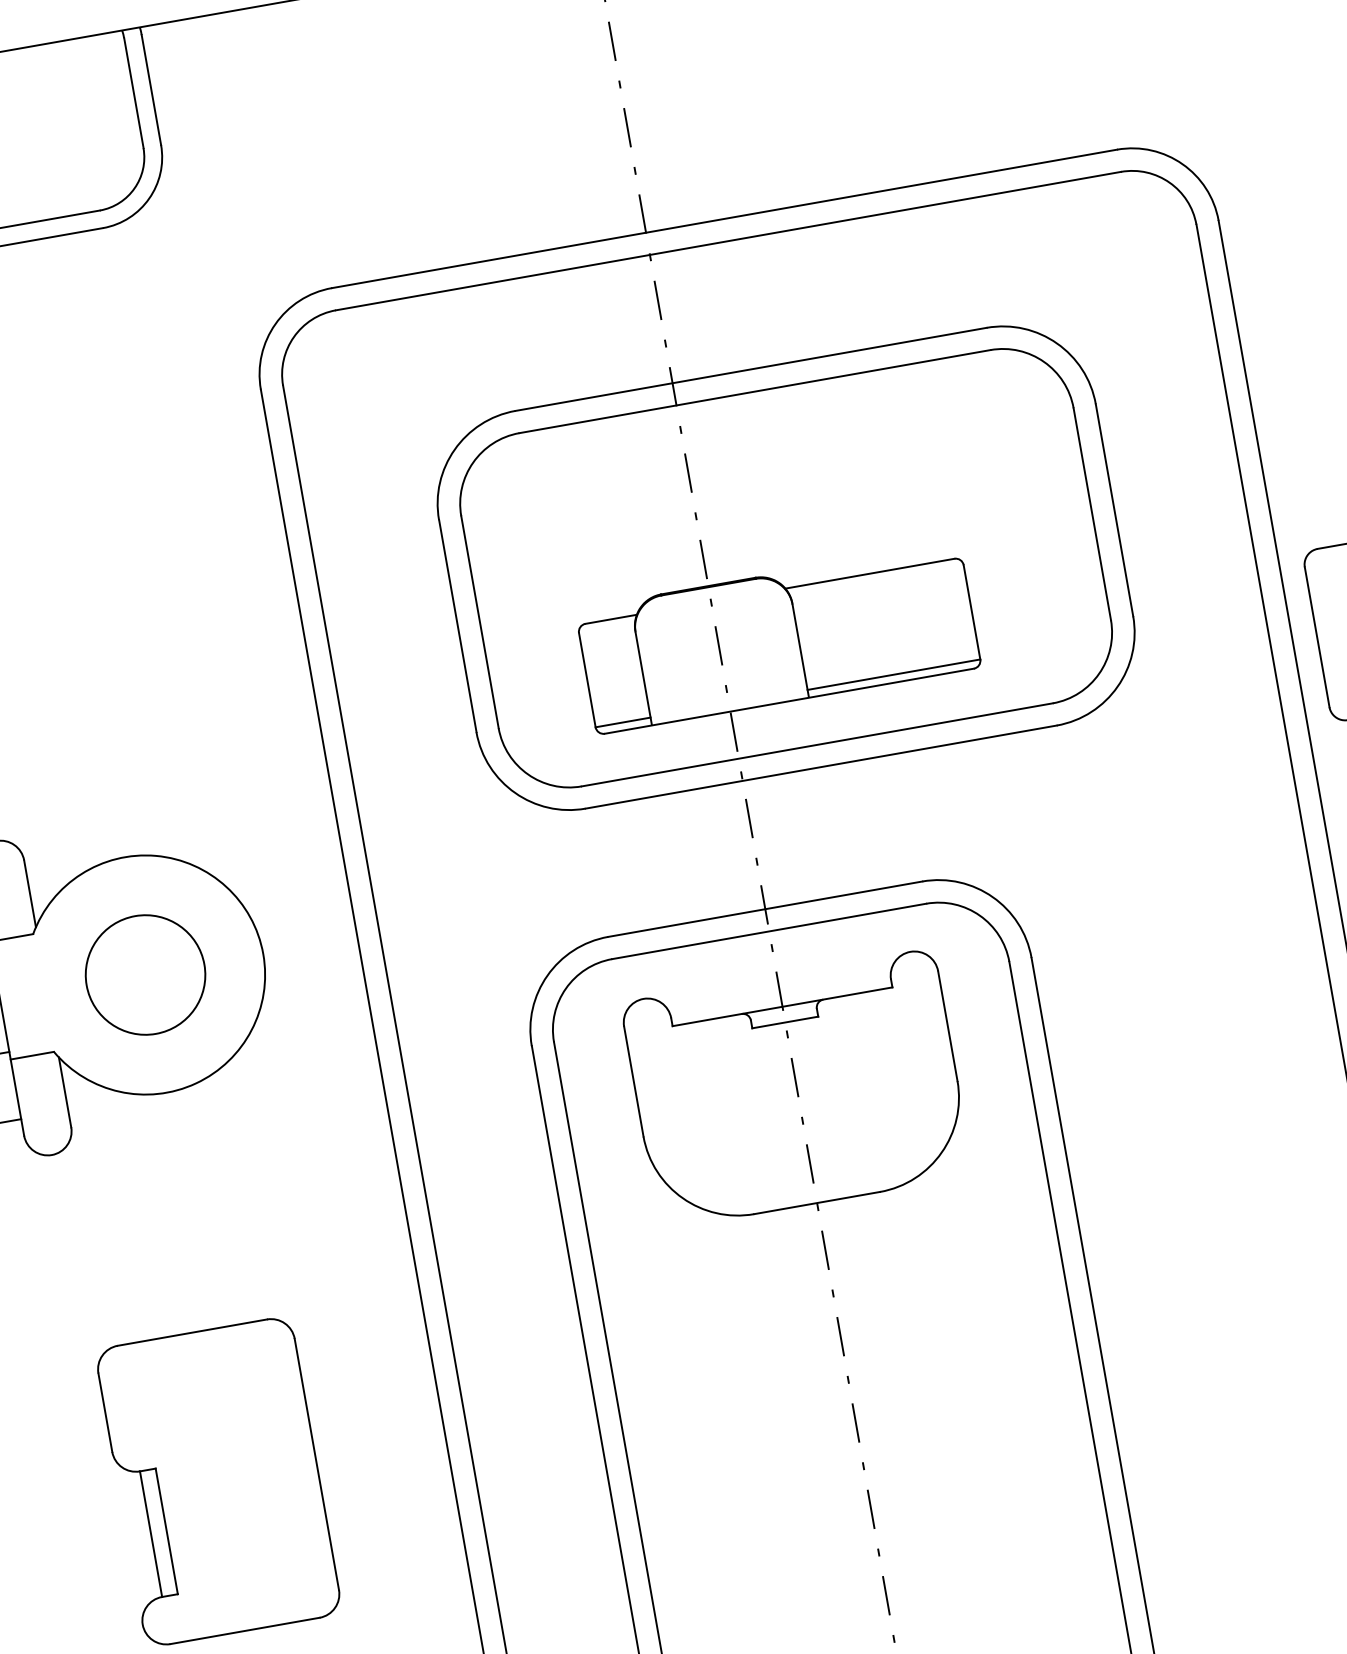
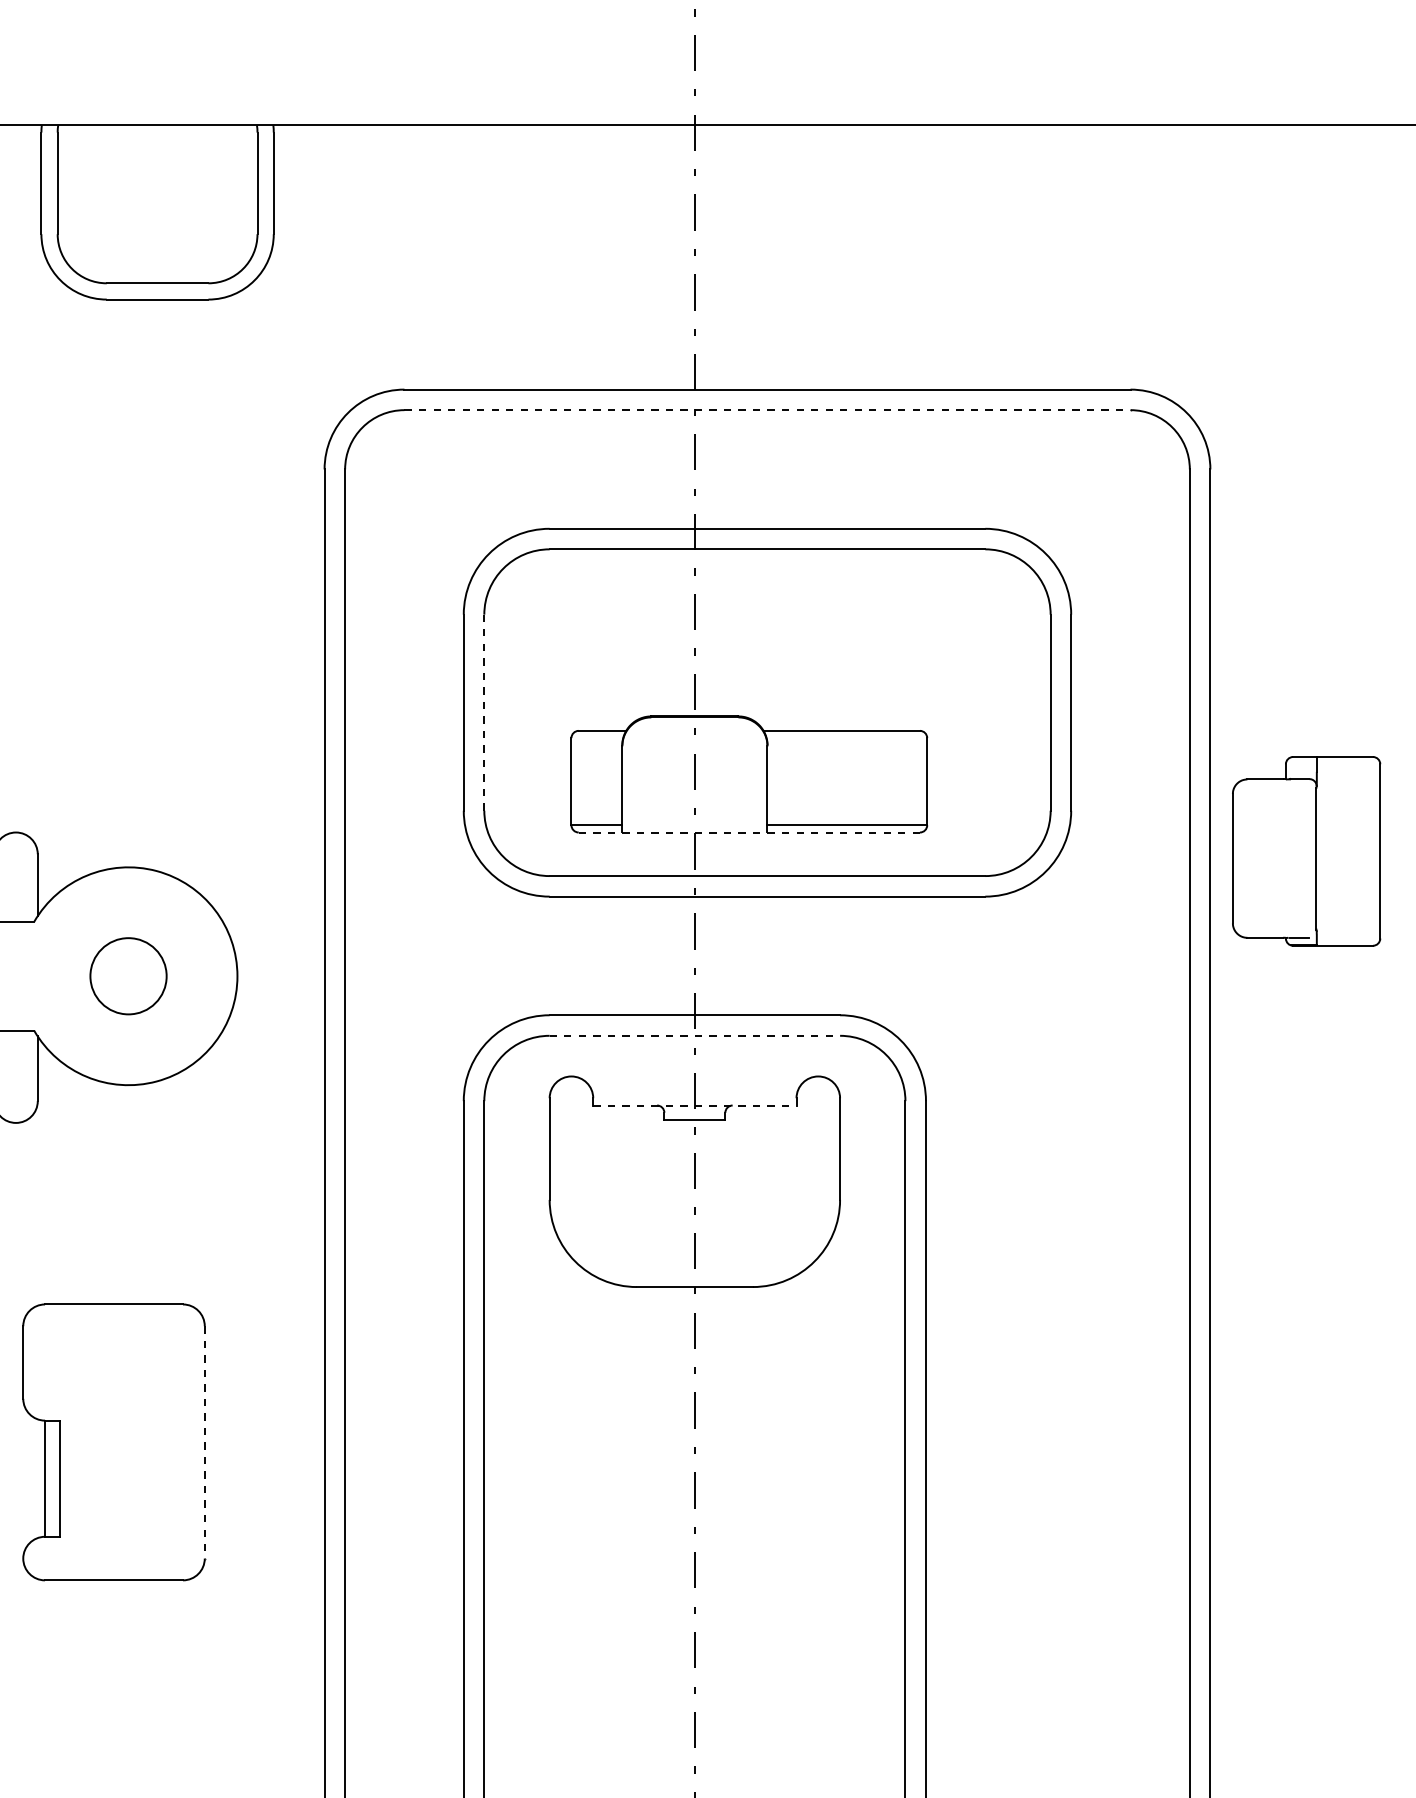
line: (728, 241) -> (767, 410), solid -> dashed
line: (480, 621) -> (484, 712), solid -> dashed
line: (789, 701) -> (749, 832), solid -> dashed
line: (769, 930) -> (695, 1035), solid -> dashed
circle: (145, 974) -> (128, 975), size x0.7
line: (782, 1006) -> (694, 1105), solid -> dashed
line: (316, 1464) -> (204, 1442), solid -> dashed

